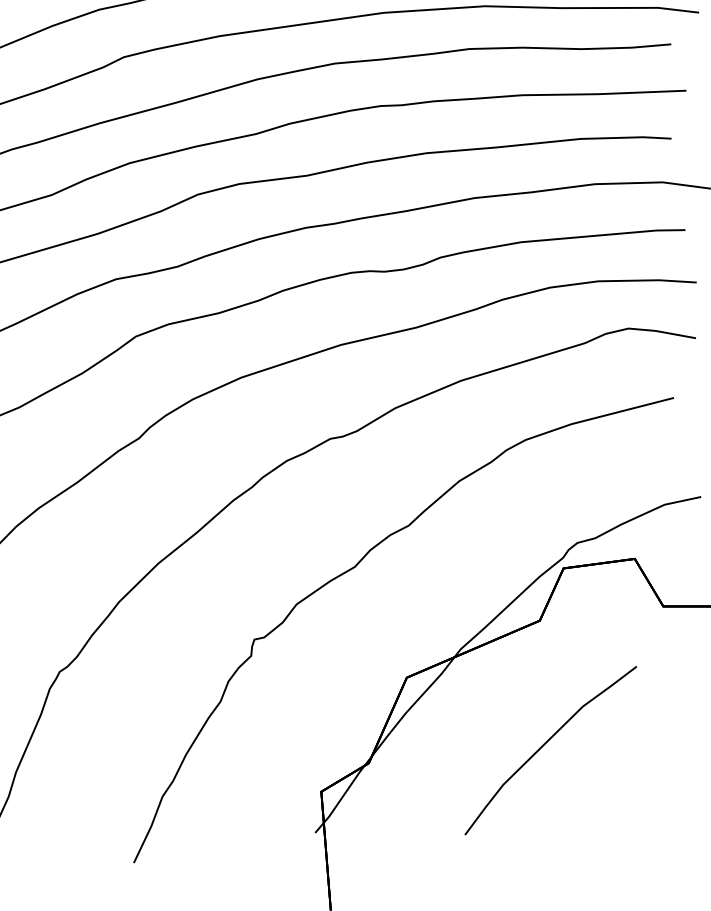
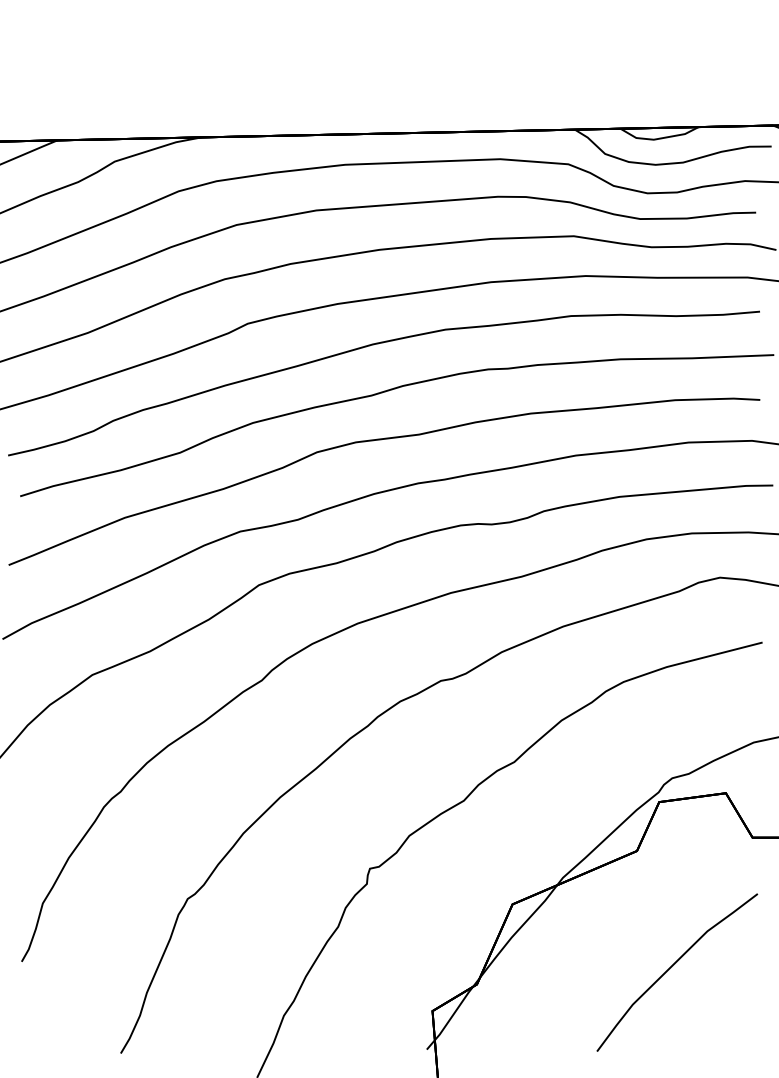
curve: (546, 744) -> (673, 966), moved

